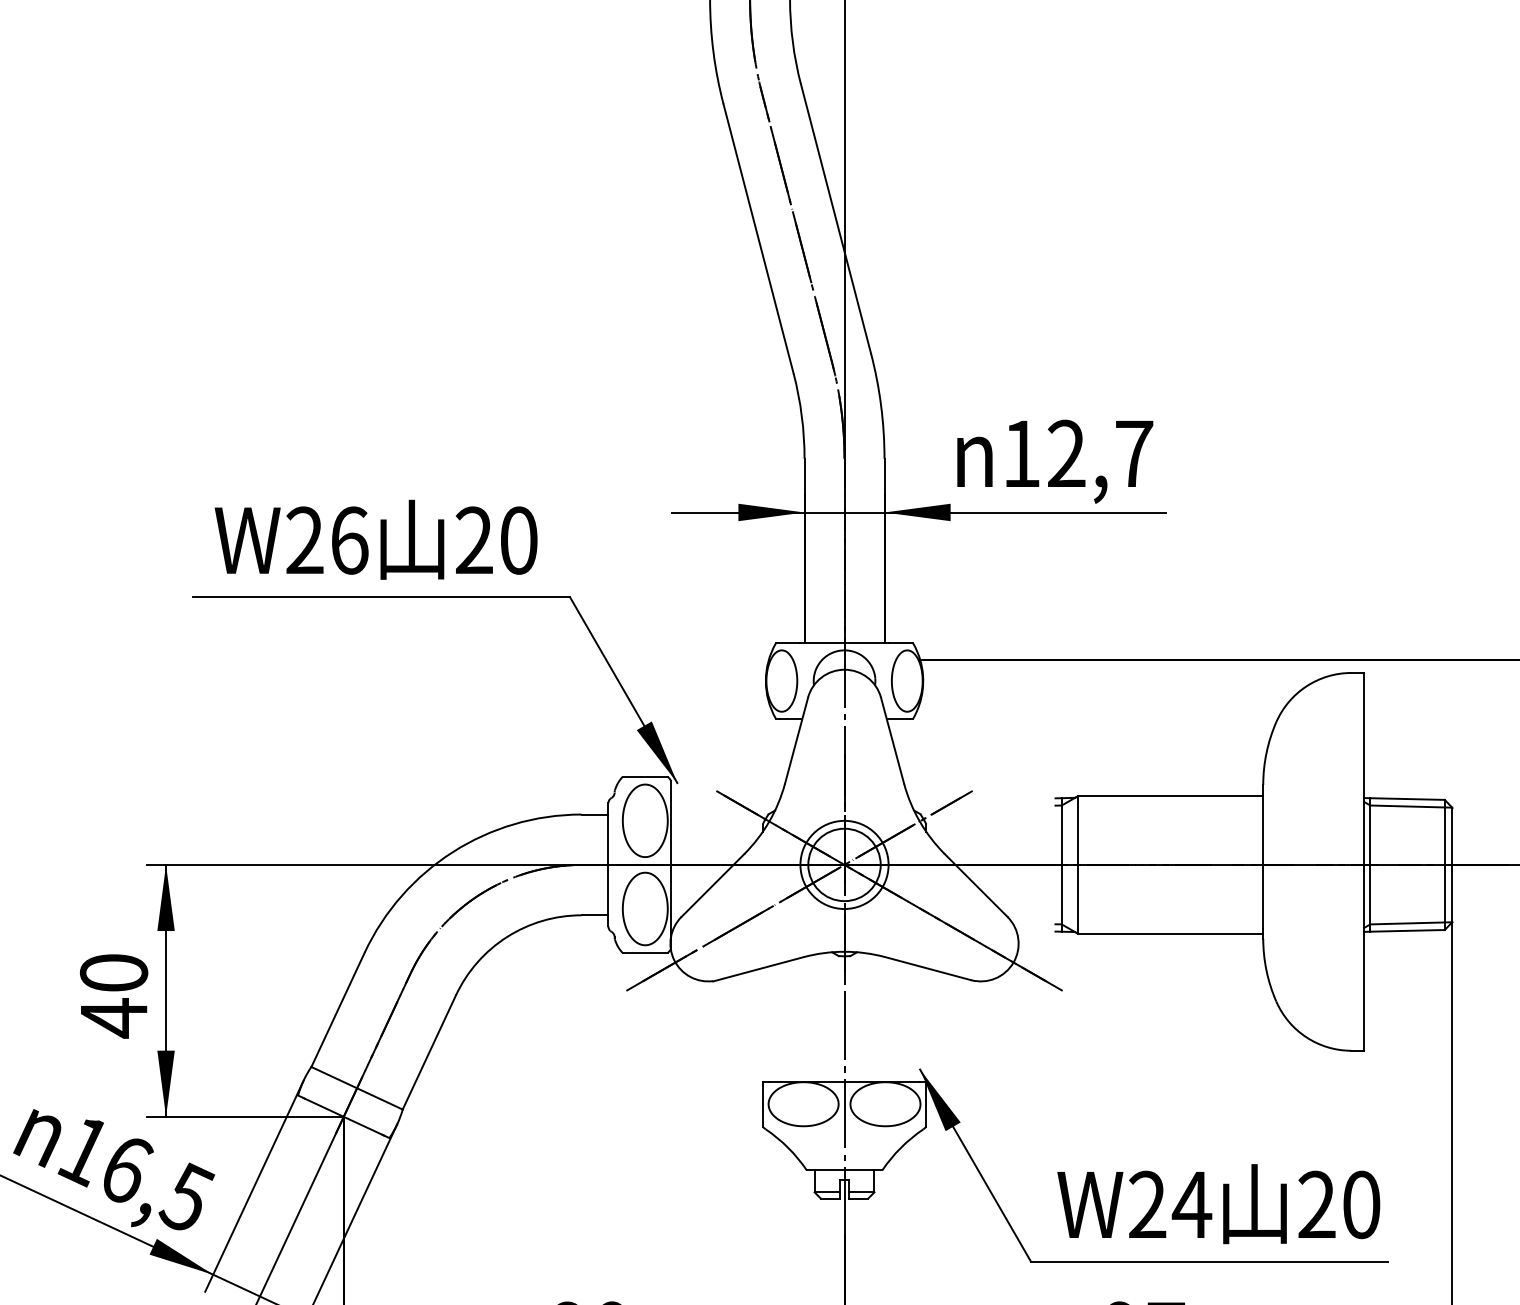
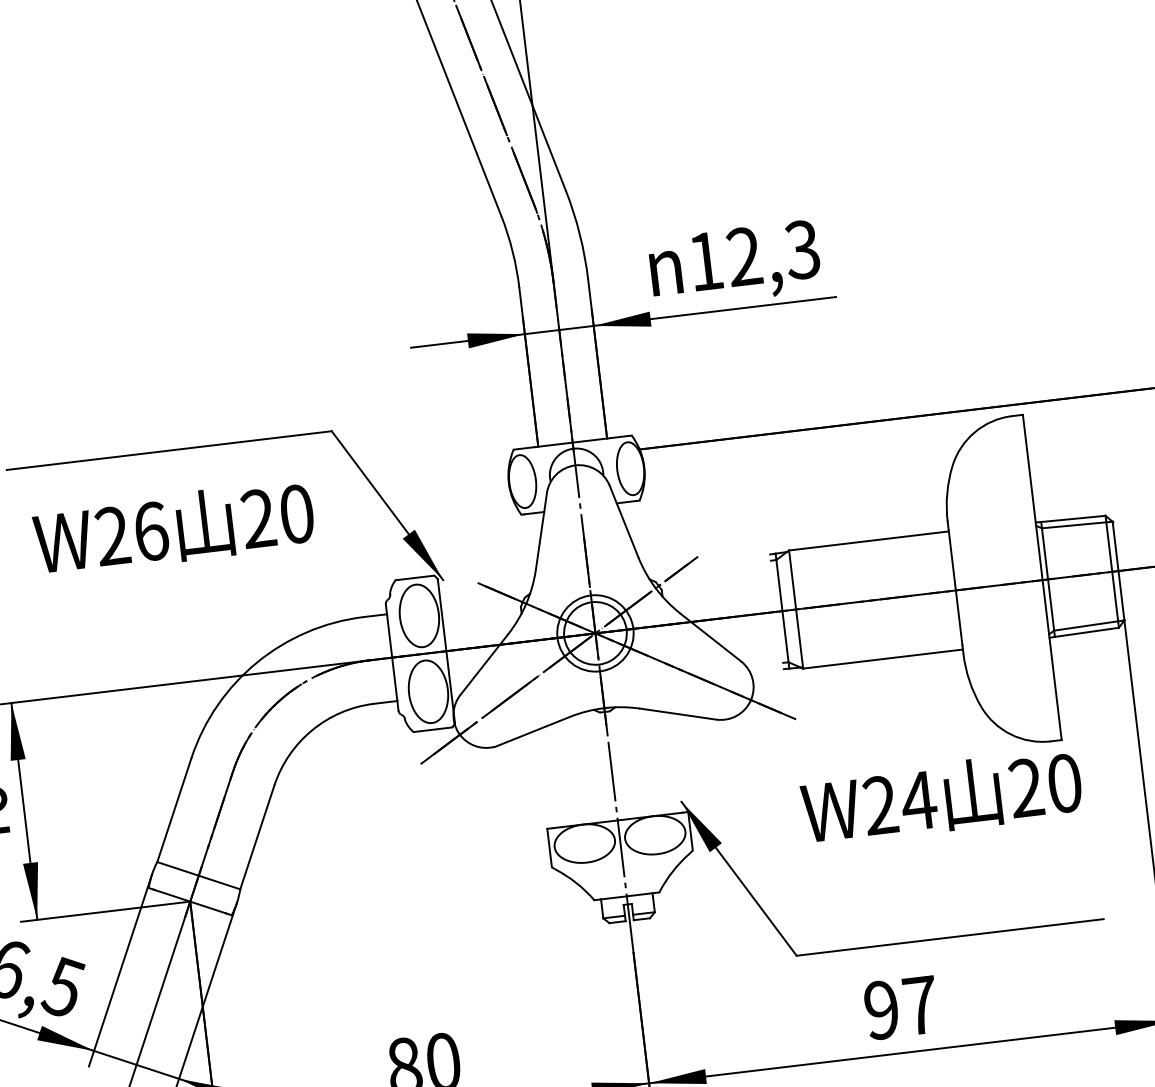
text: (1133, 453) -> (801, 249), 12,7 -> 12,3
text: (375, 539) -> (173, 527), moved
text: (1218, 1204) -> (941, 797), moved

